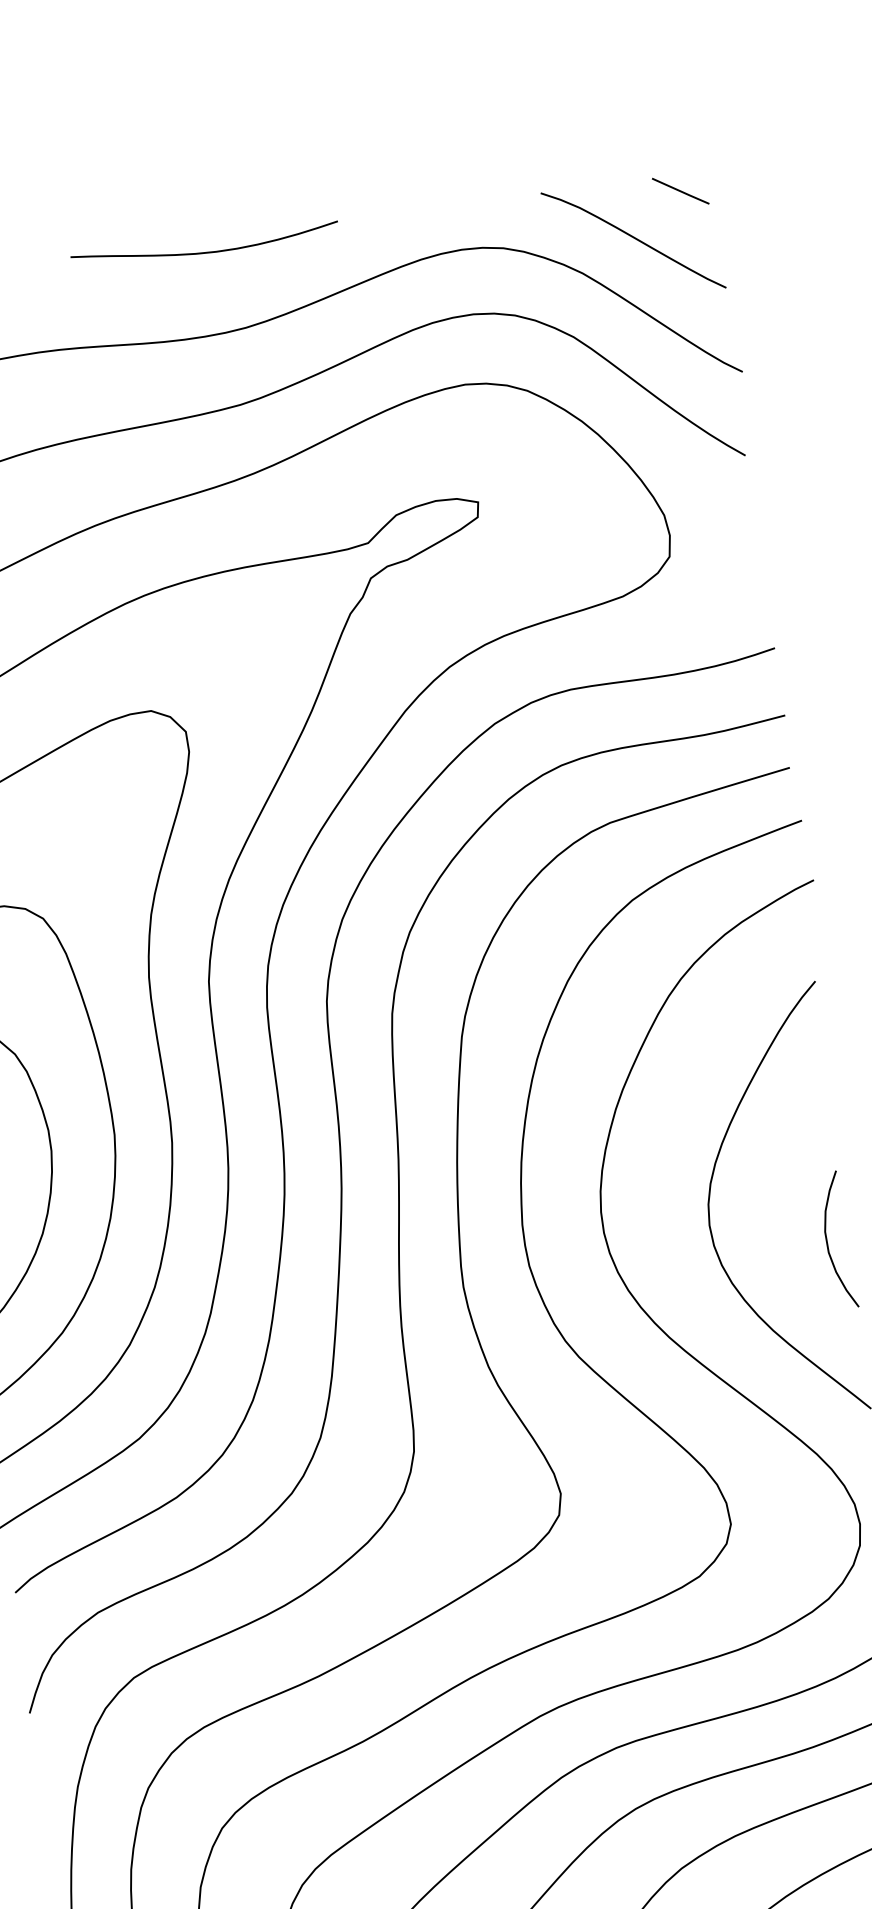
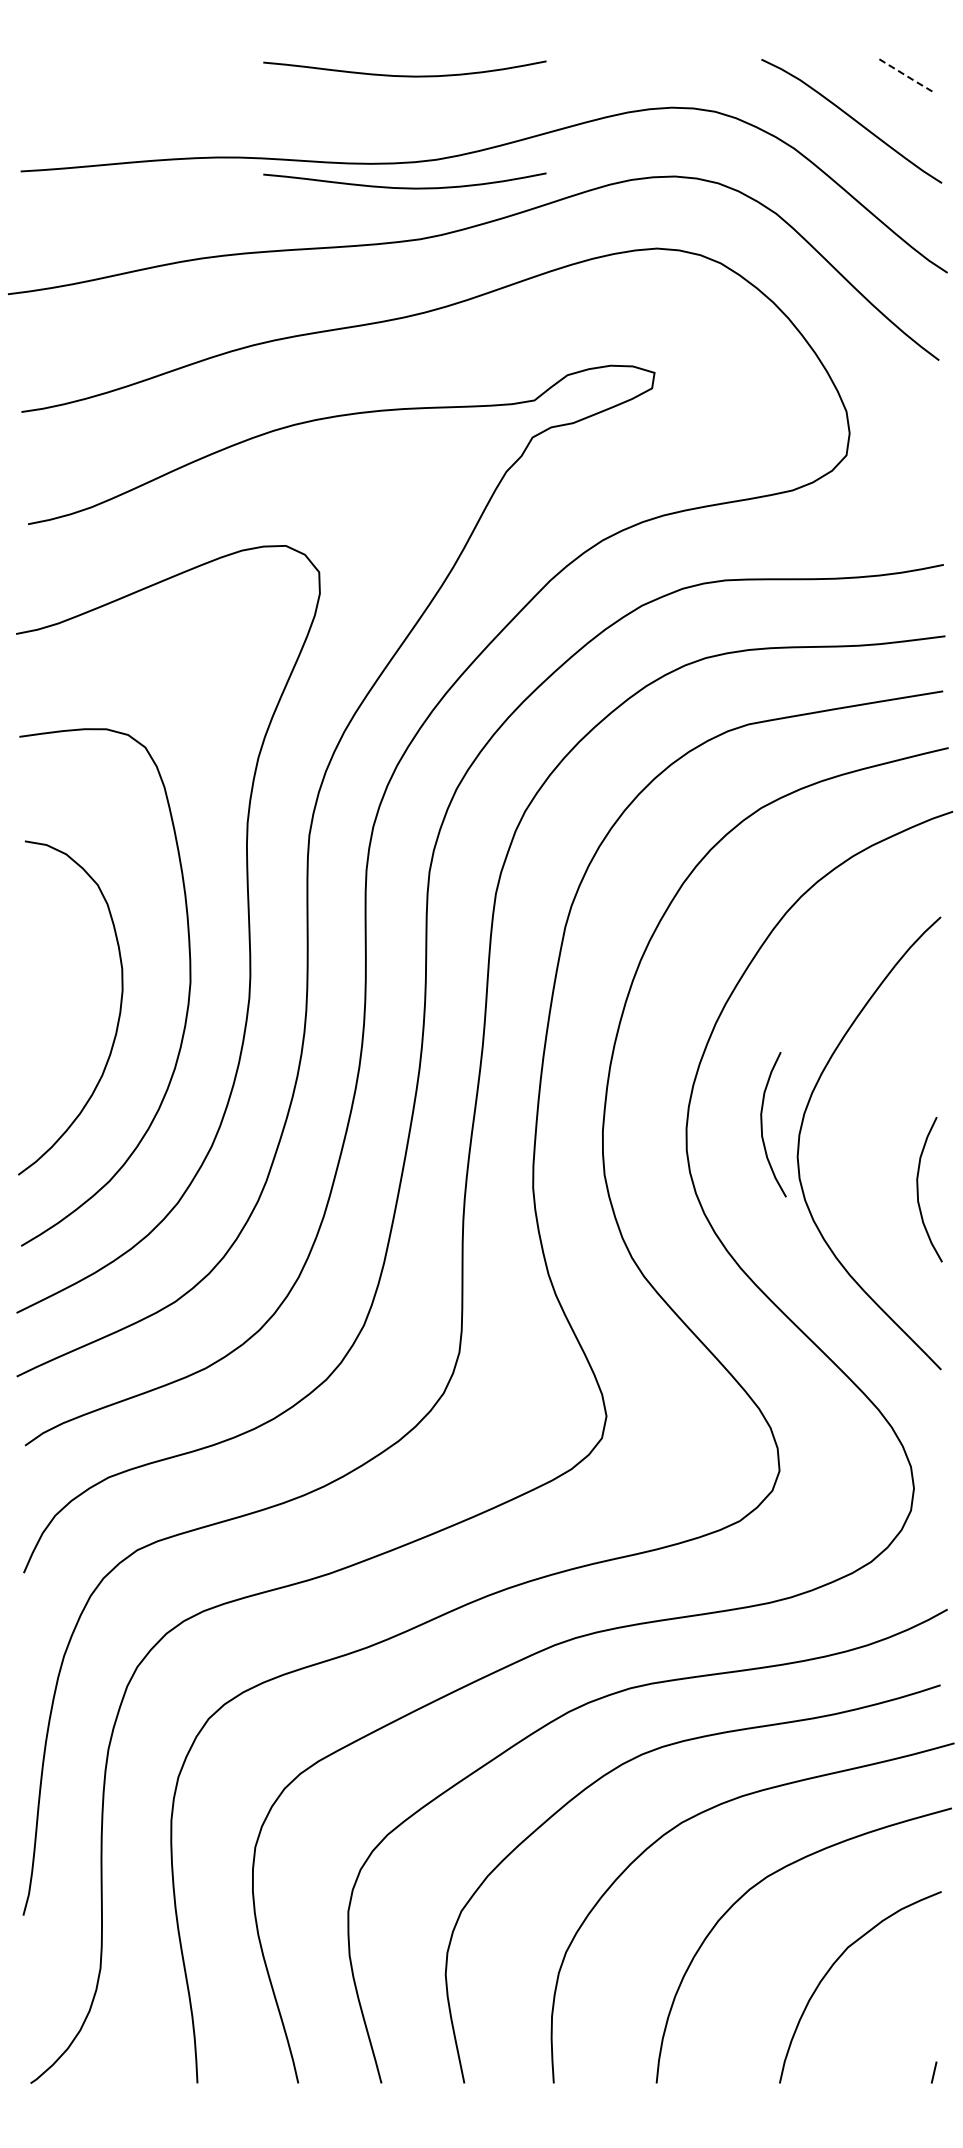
line: (680, 191) -> (907, 76), solid -> dashed
curve: (219, 357) -> (404, 187), added
curve: (672, 1199) -> (762, 1124), added

